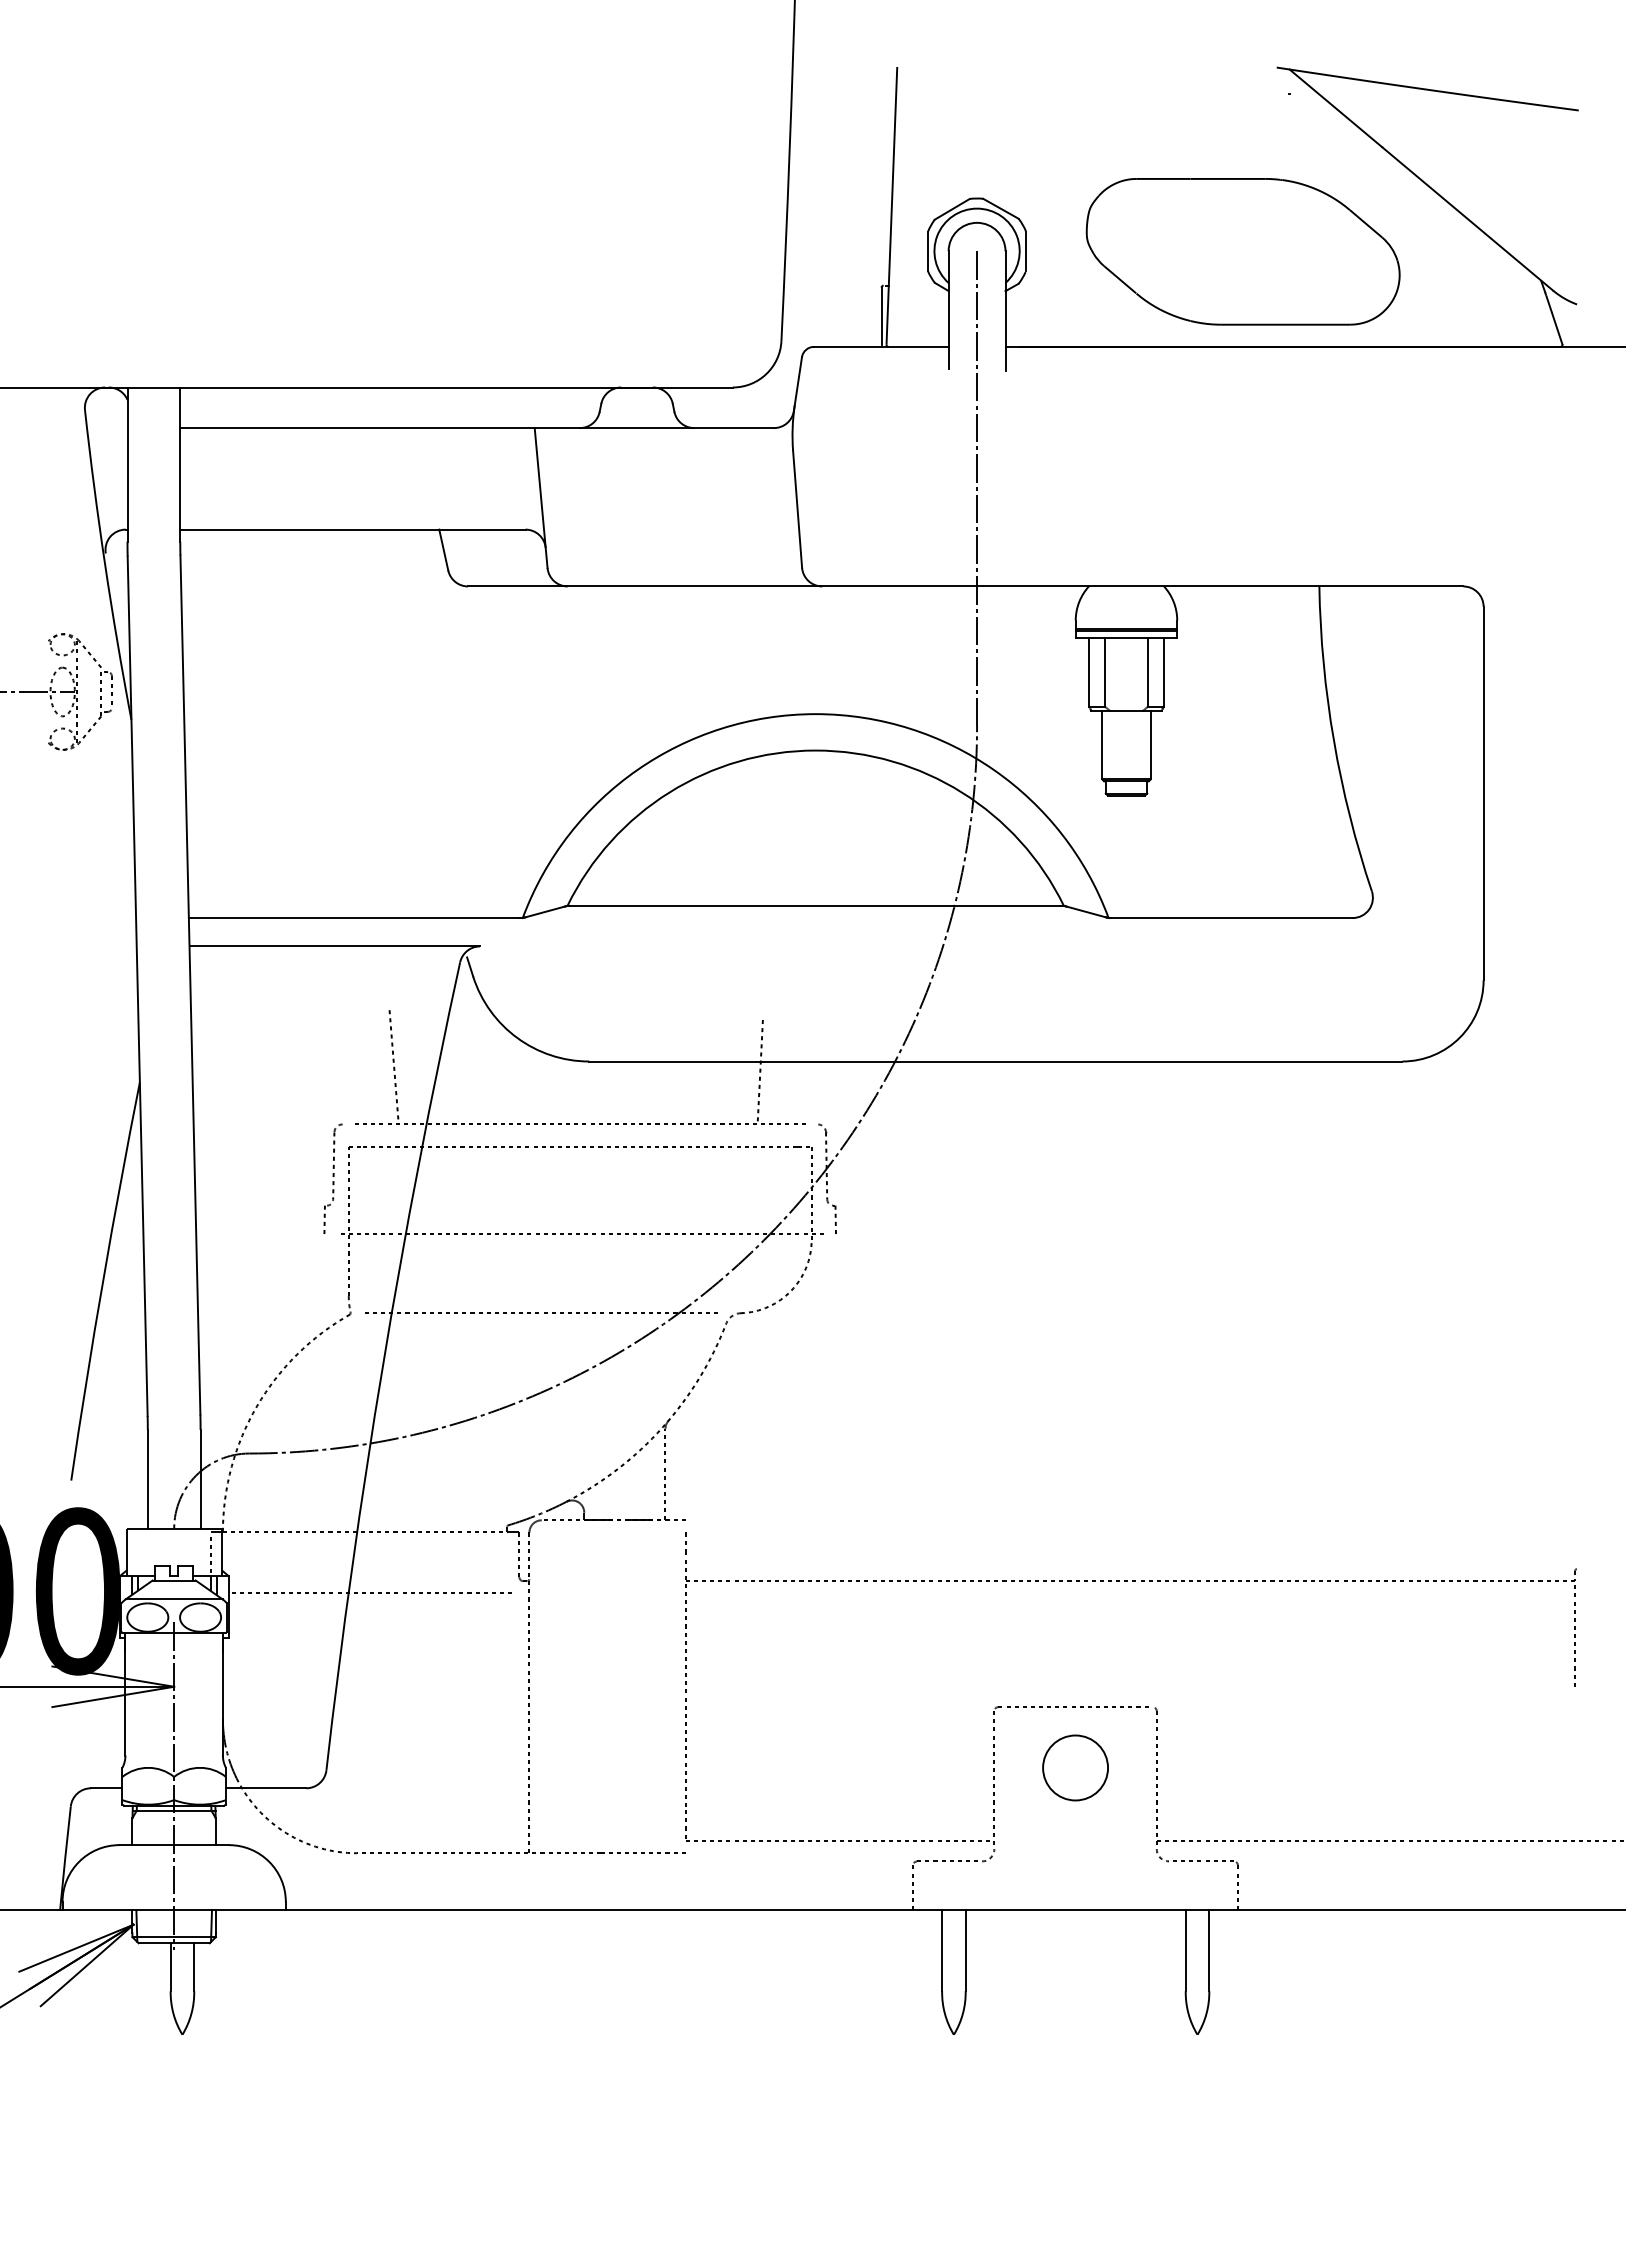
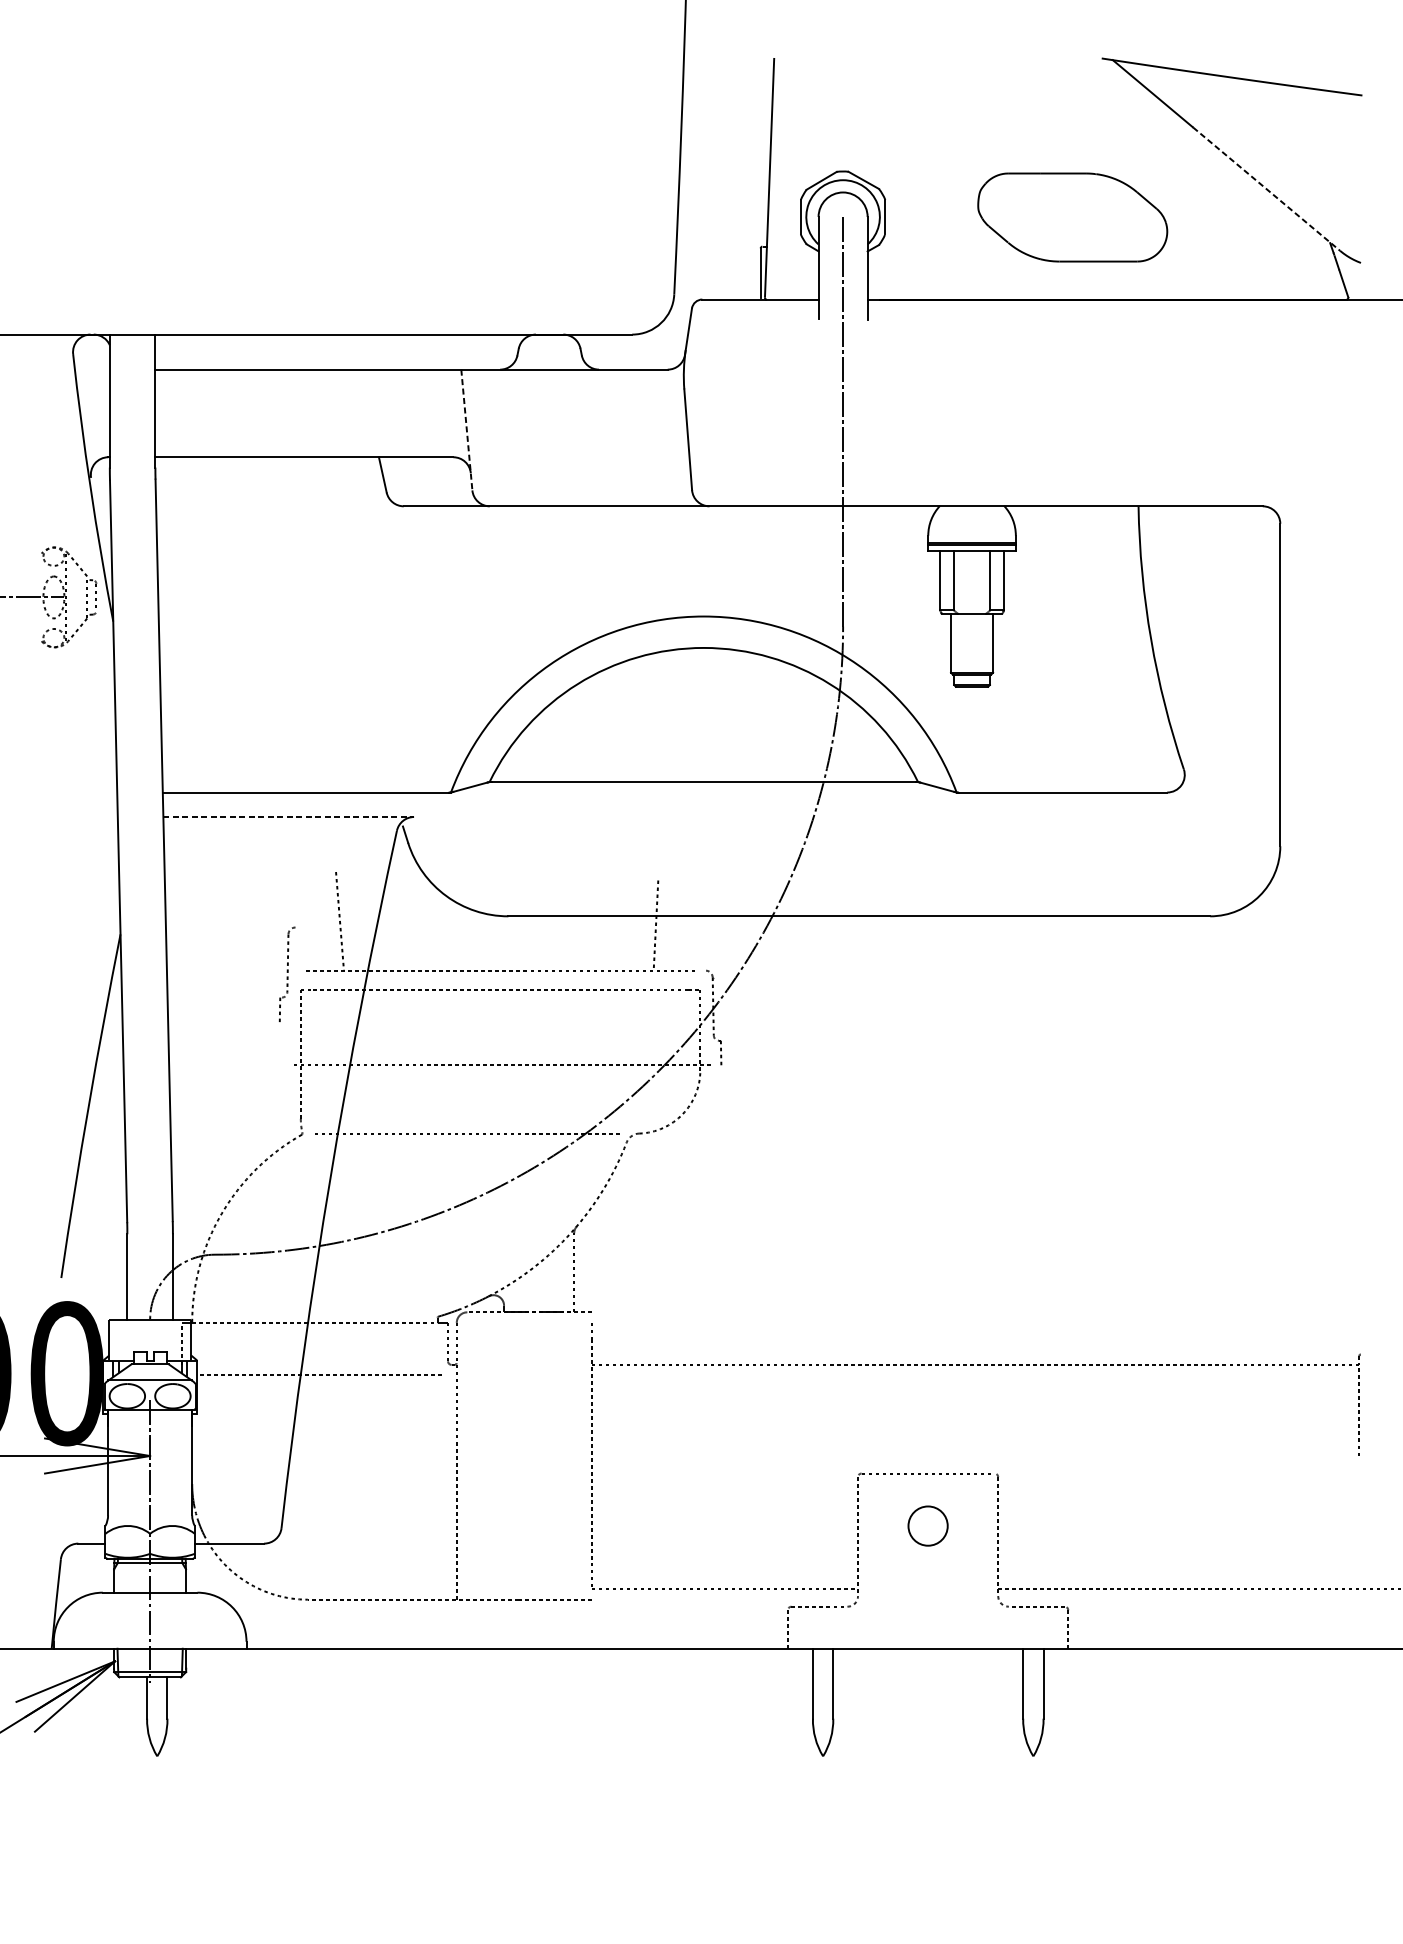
line: (1468, 219) -> (1267, 189), solid -> dashed
part: (1242, 251) -> (1072, 217), size x0.7
line: (541, 498) -> (467, 430), solid -> dashed
line: (335, 946) -> (289, 817), solid -> dashed
part: (332, 1178) -> (286, 974), moved
circle: (1075, 1767) -> (928, 1525), size x0.7

